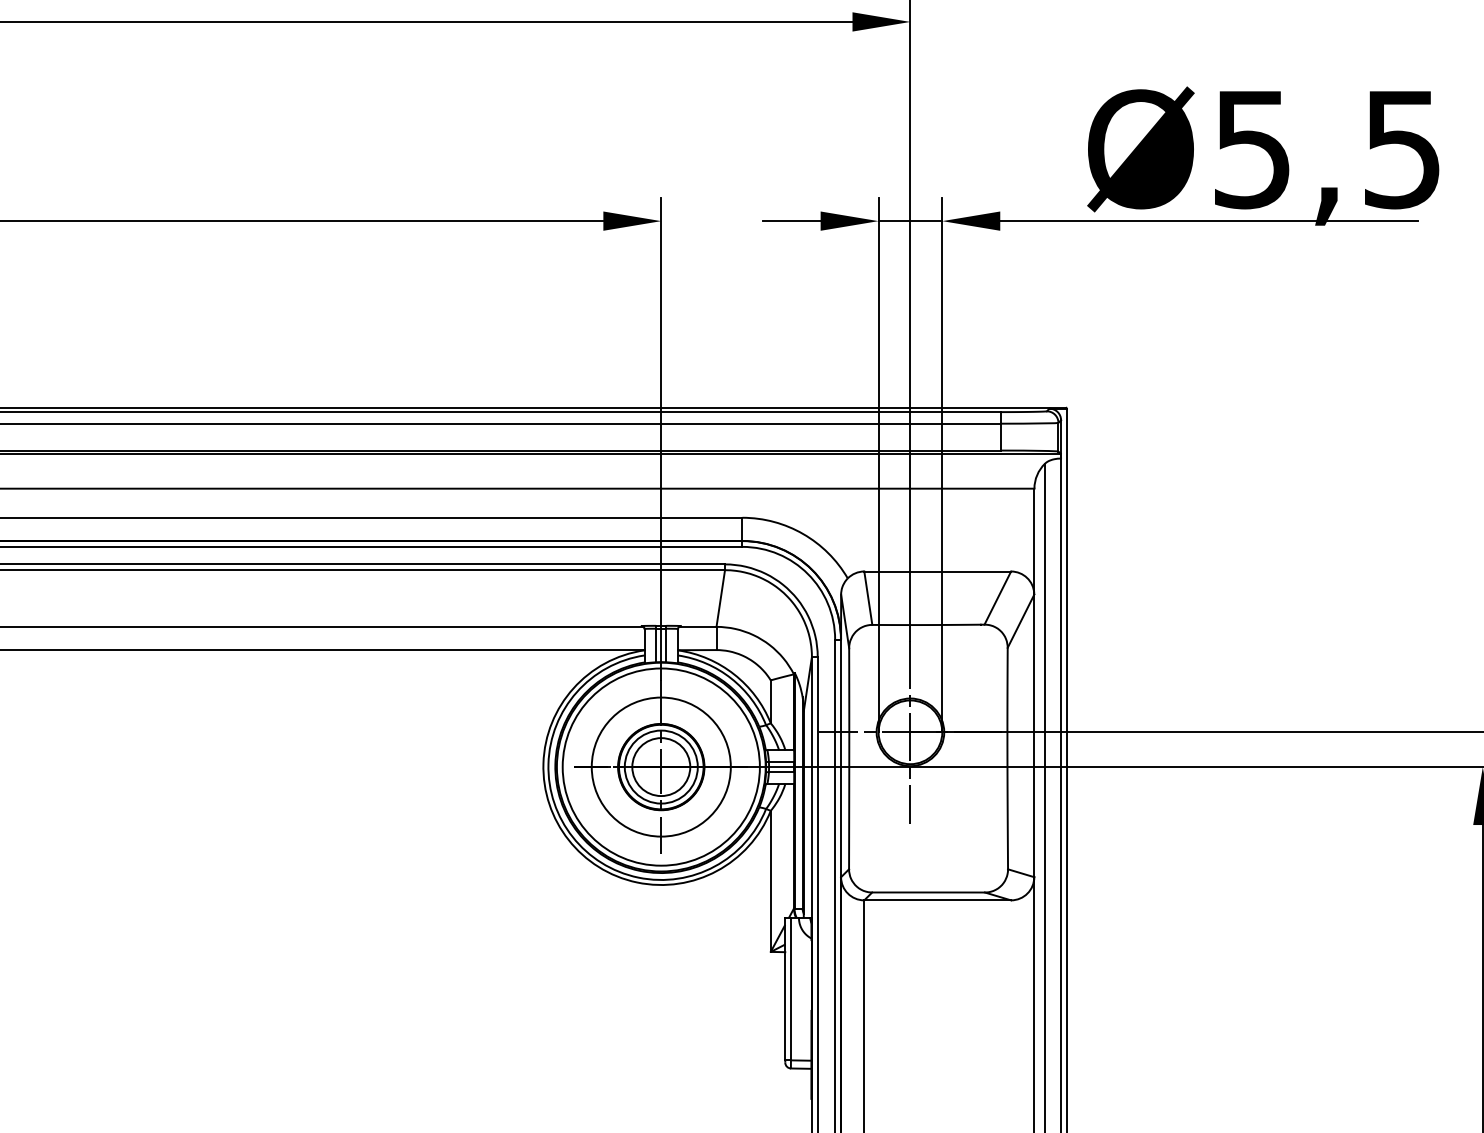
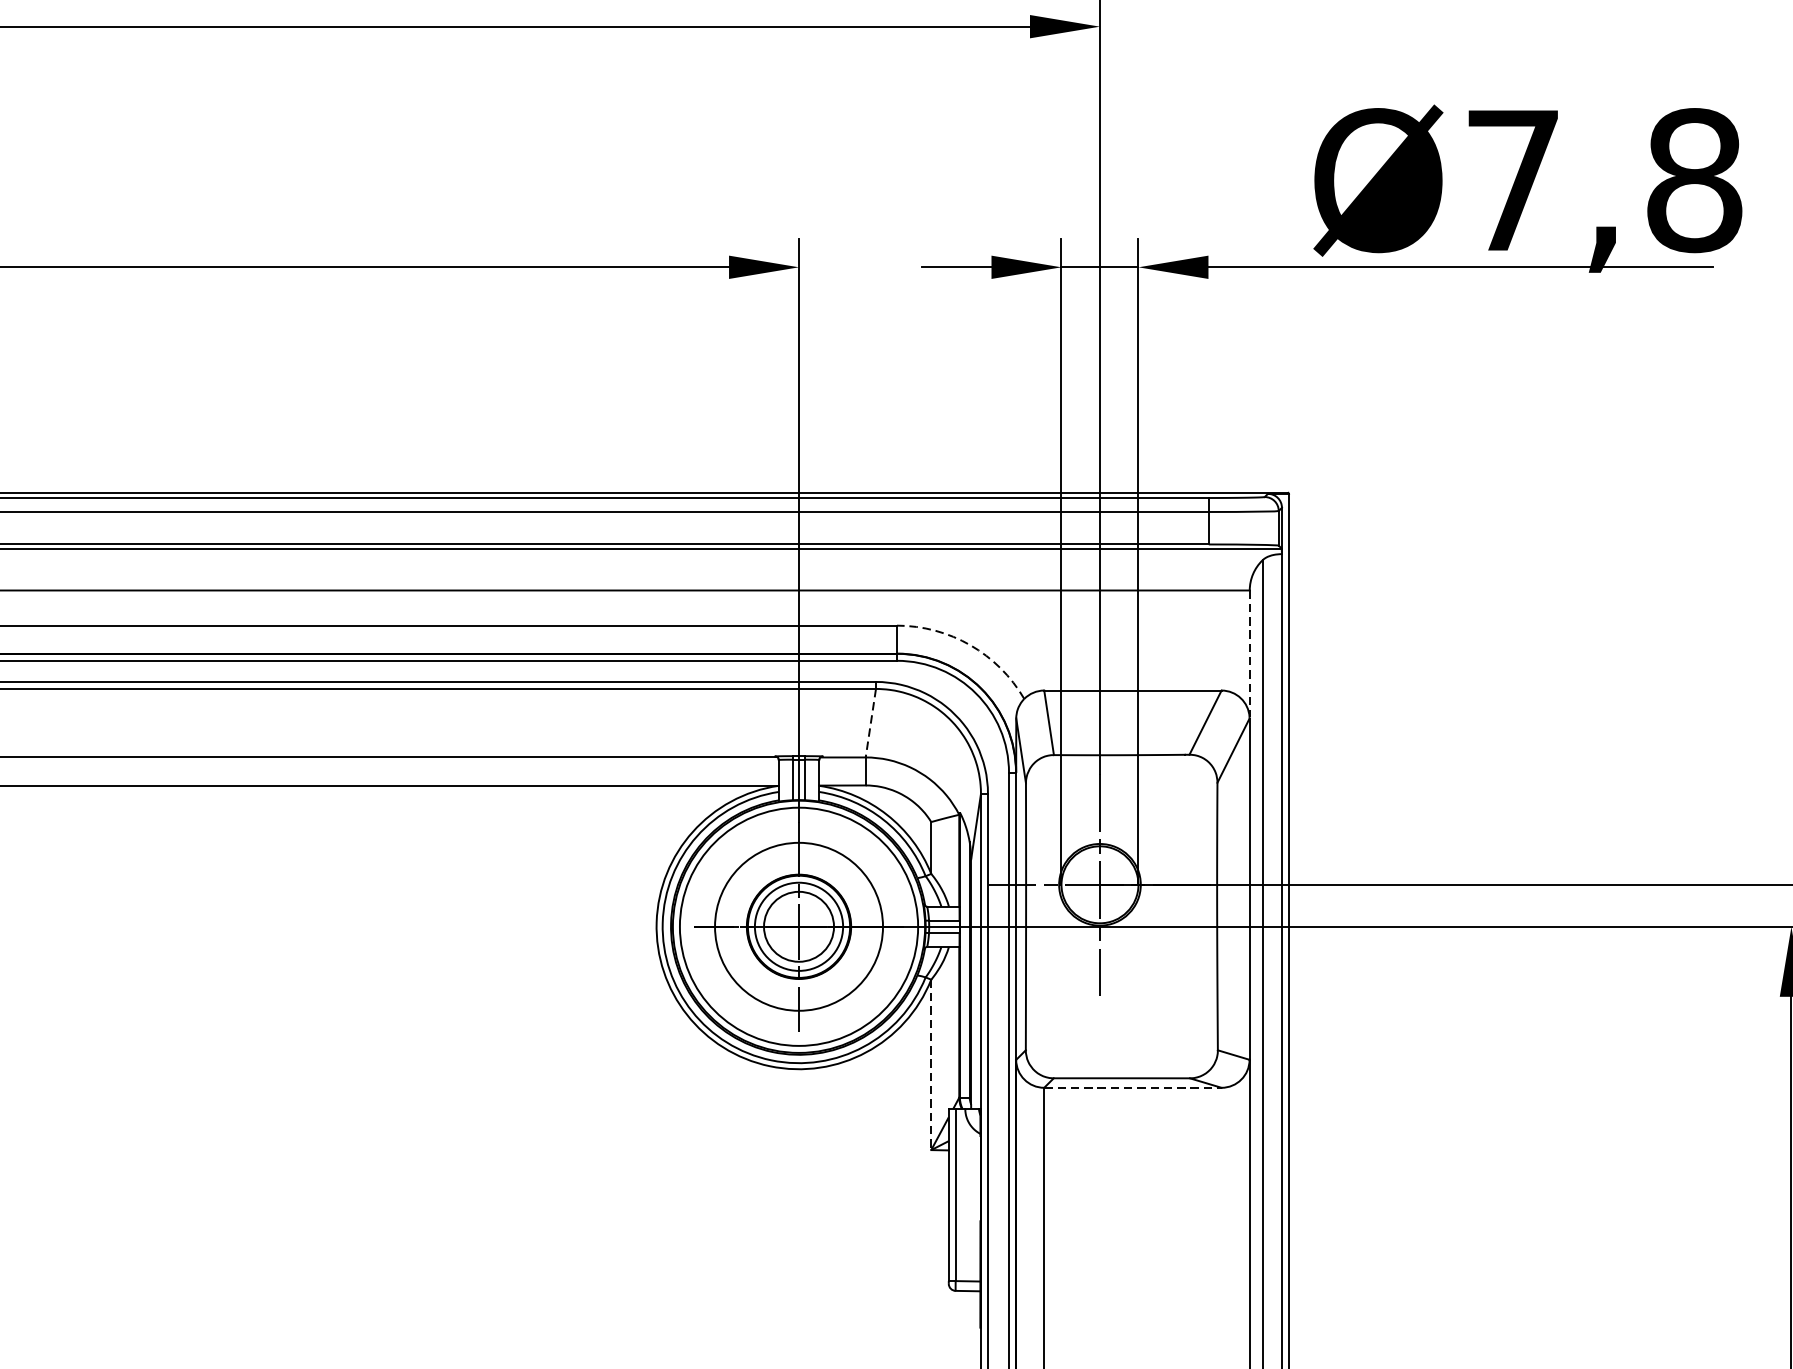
text: (1328, 149) -> (1604, 180), Ø5,5 -> Ø7,8
arc: (803, 534) -> (970, 645), solid -> dashed
line: (1034, 541) -> (1249, 654), solid -> dashed
line: (720, 598) -> (870, 723), solid -> dashed
line: (770, 881) -> (930, 1065), solid -> dashed
line: (938, 900) -> (1133, 1087), solid -> dashed

